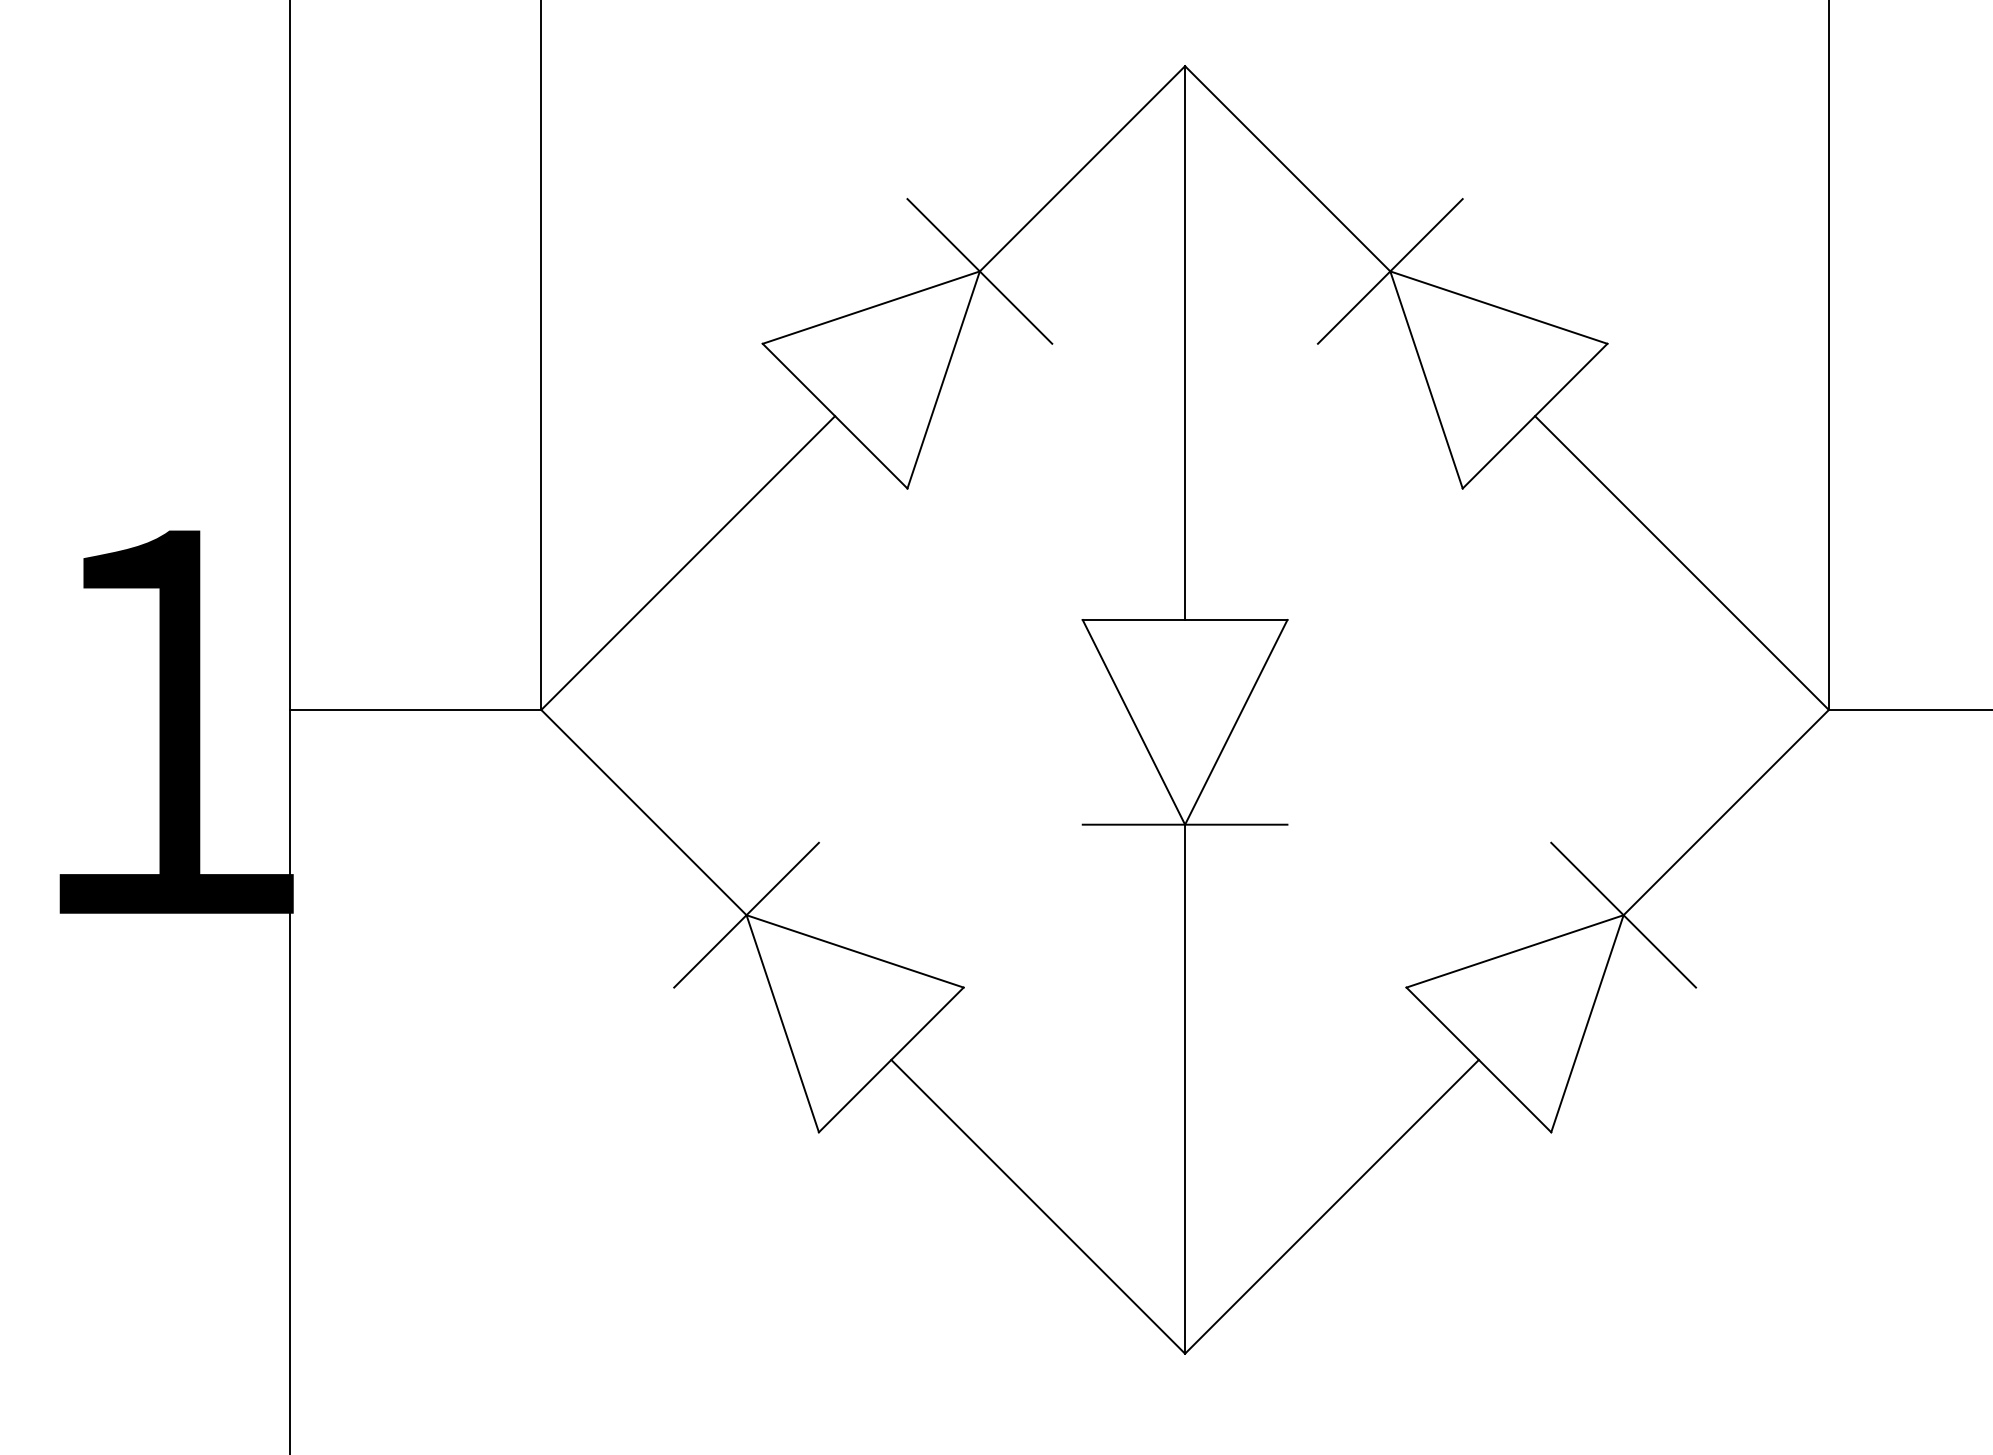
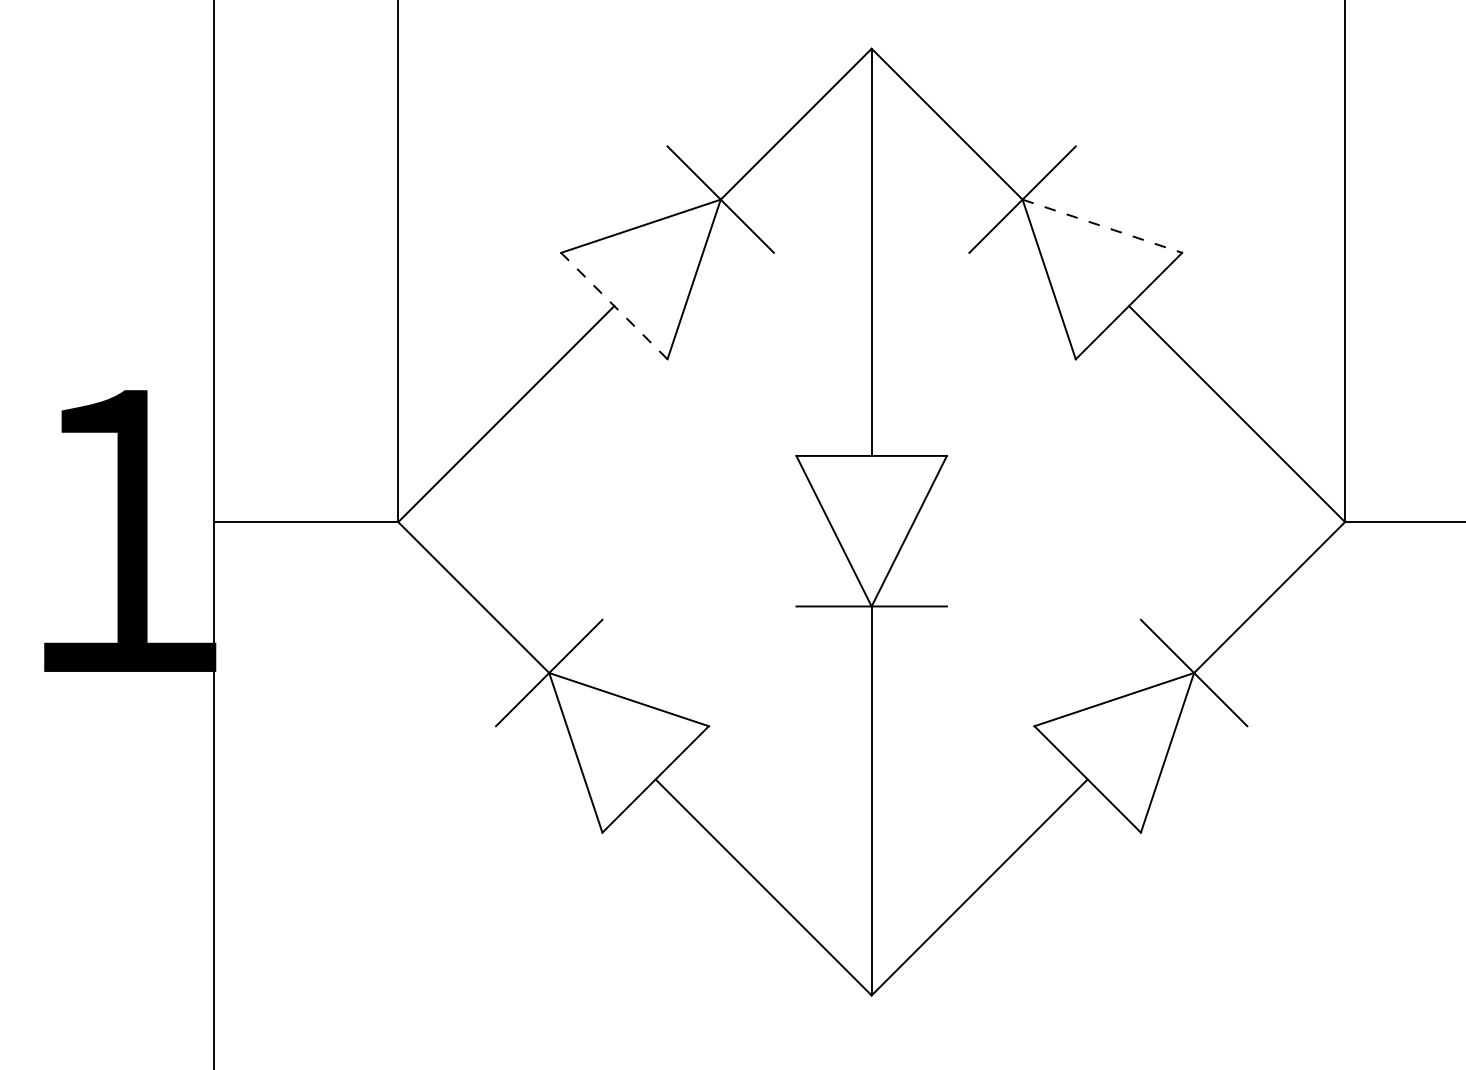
line: (1499, 307) -> (1102, 226), solid -> dashed
line: (834, 415) -> (613, 305), solid -> dashed

